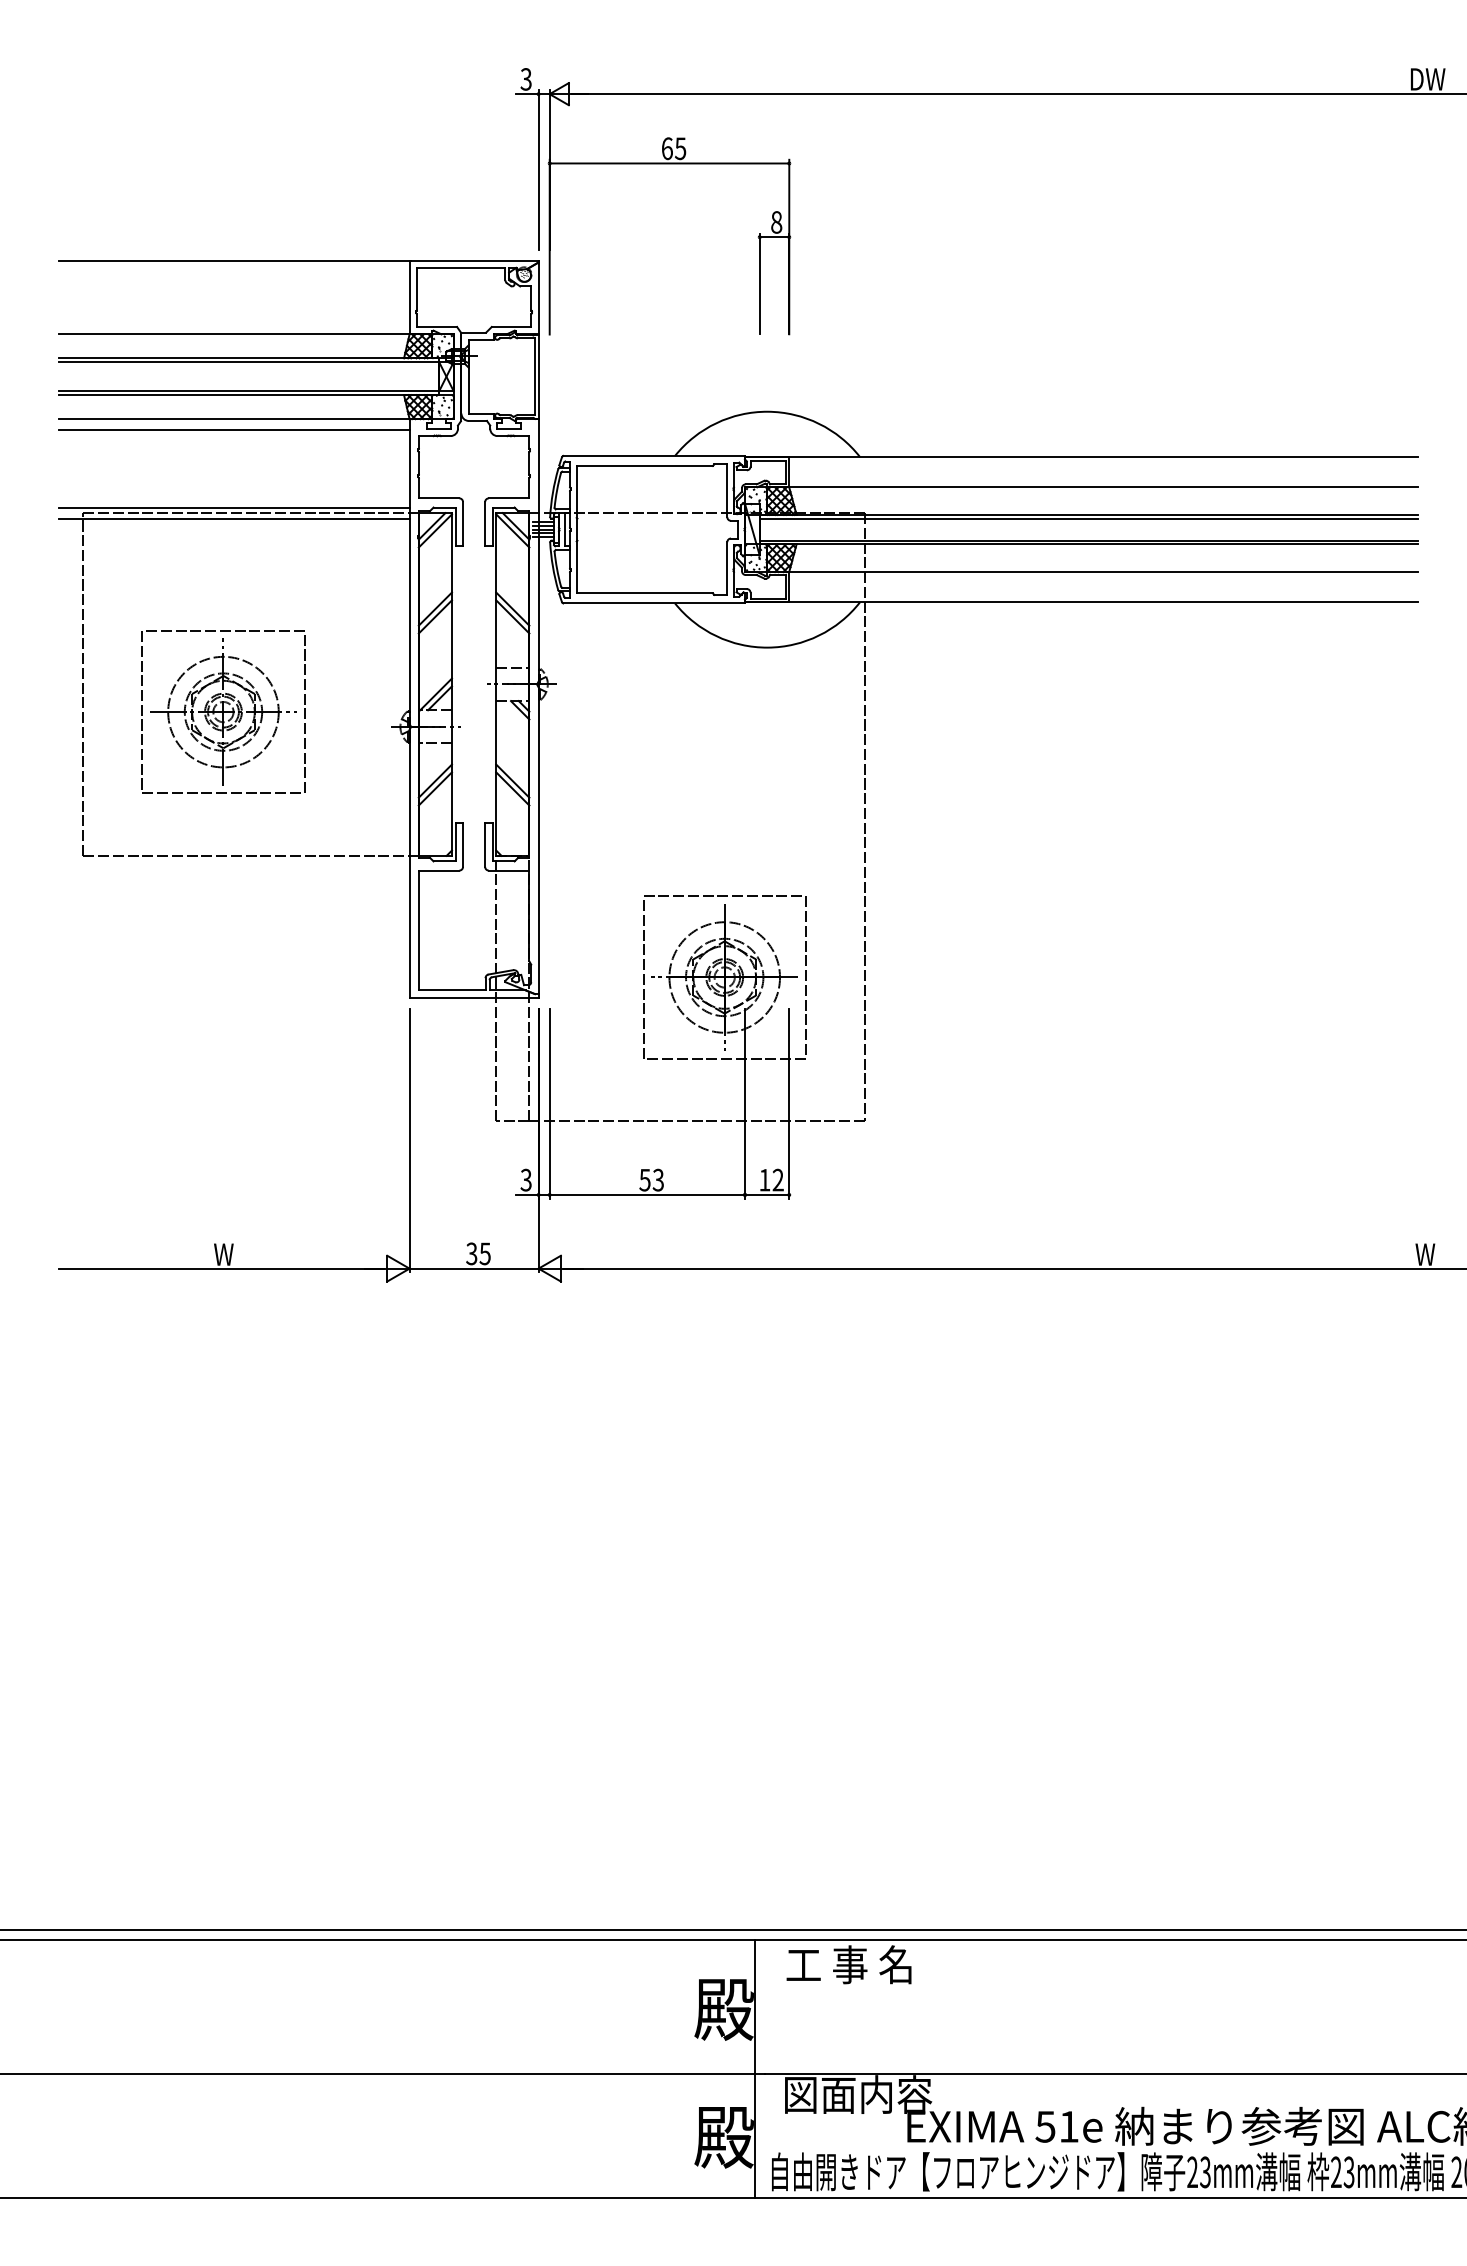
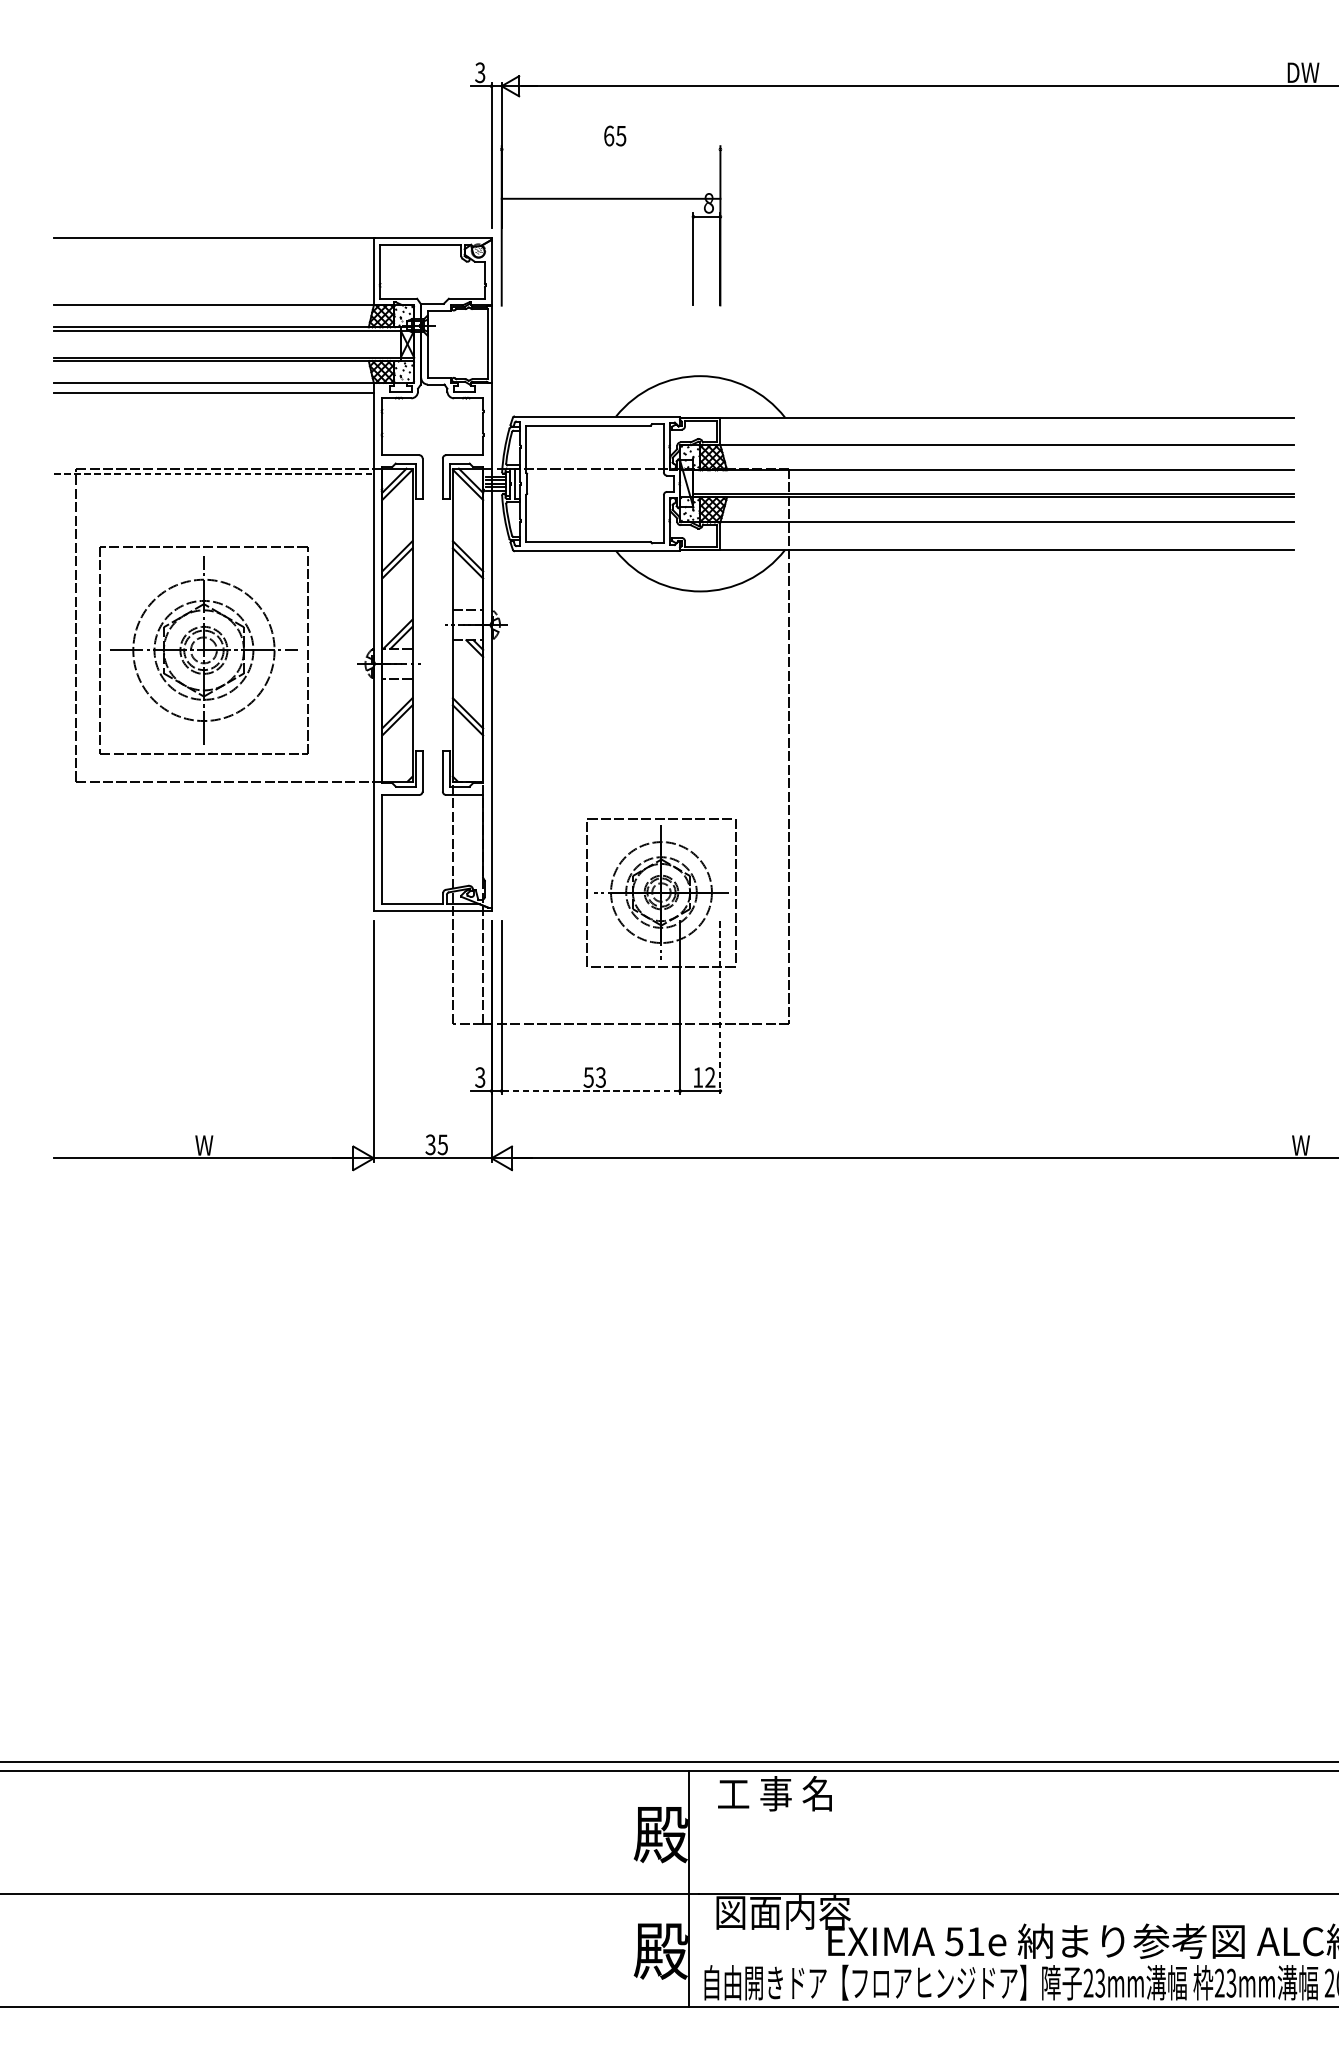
line: (669, 163) -> (611, 198), moved
line: (234, 507) -> (214, 463), removed
line: (235, 518) -> (214, 473), solid -> dashed
line: (1088, 518) -> (993, 473), removed
part: (223, 711) -> (203, 649), size x1.4
line: (789, 1103) -> (720, 1007), solid -> dashed
line: (647, 1194) -> (590, 1090), solid -> dashed

